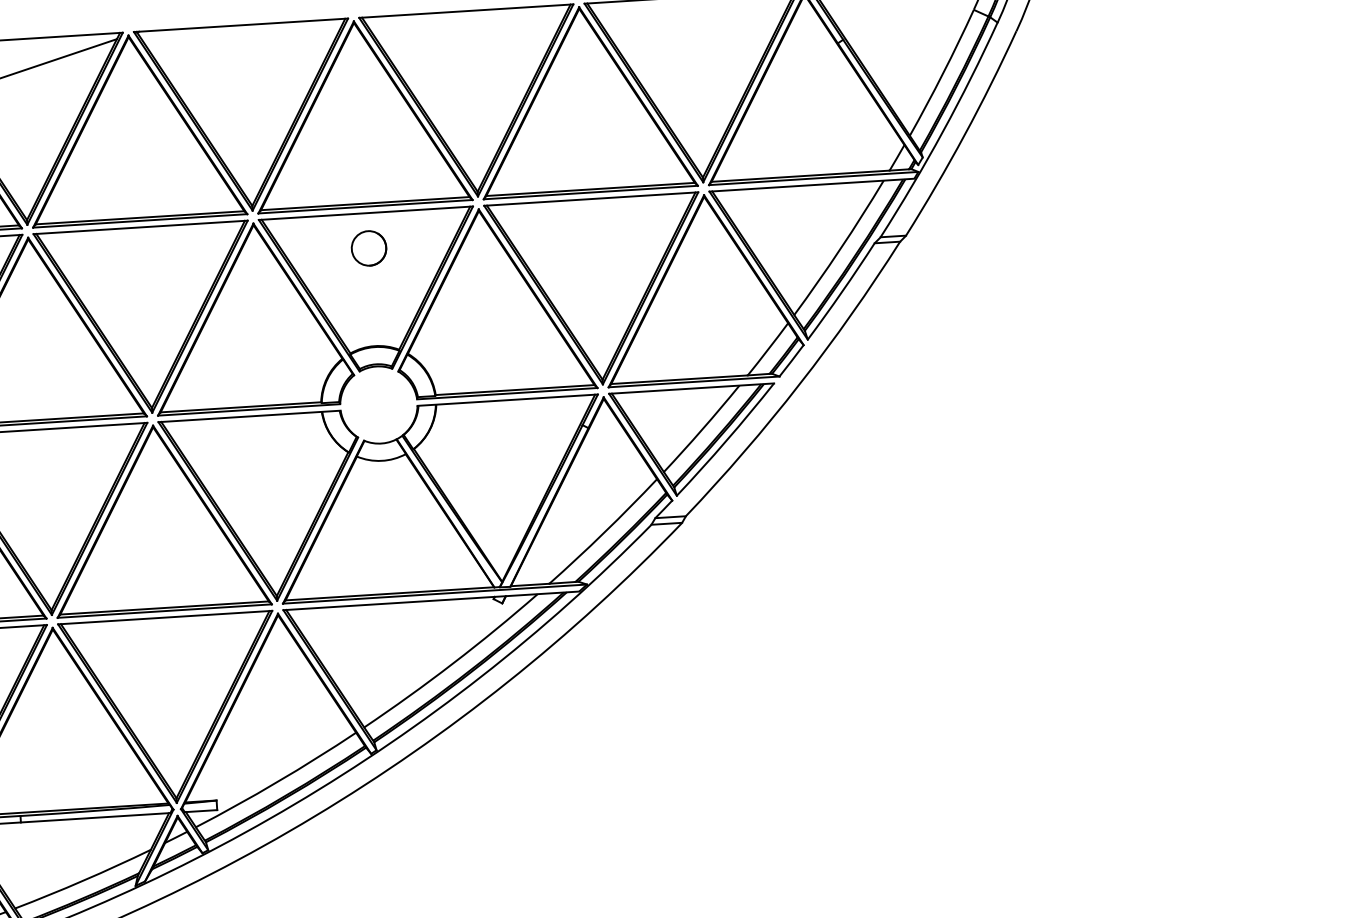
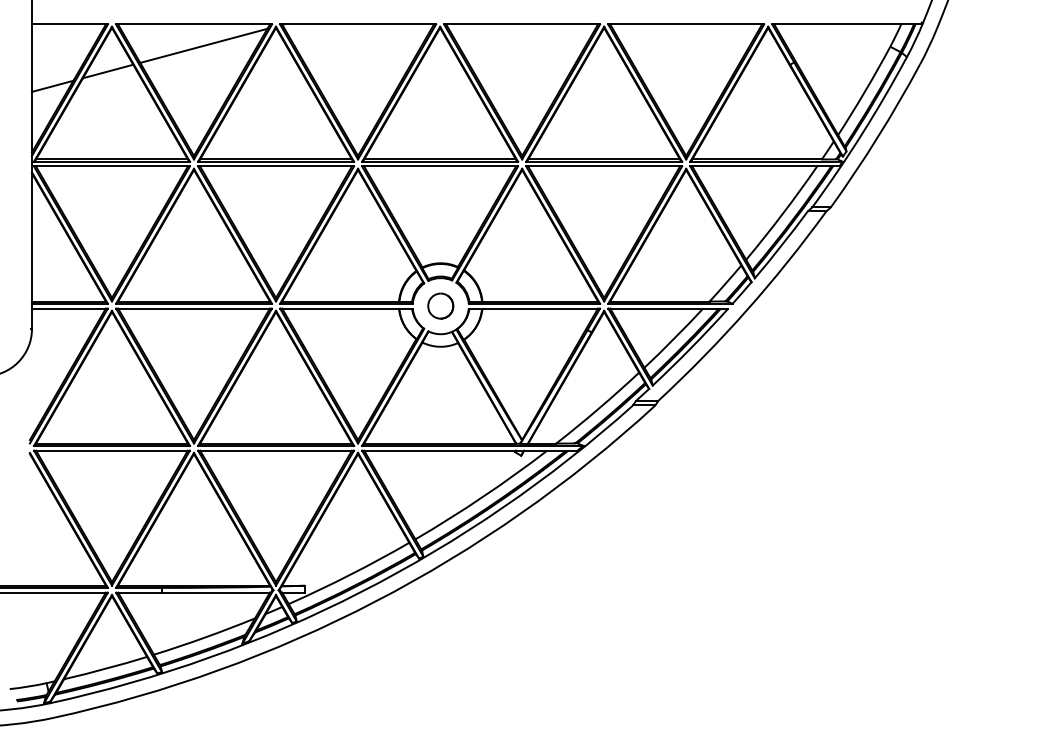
part: (368, 247) -> (440, 305), moved

